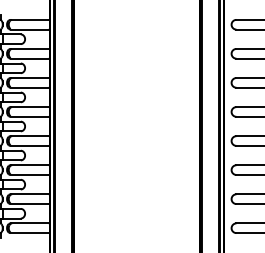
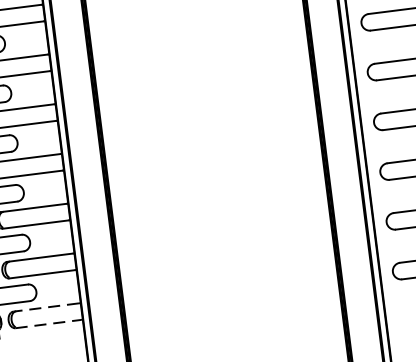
line: (29, 223) -> (46, 307), solid -> dashed
line: (30, 233) -> (49, 324), solid -> dashed

